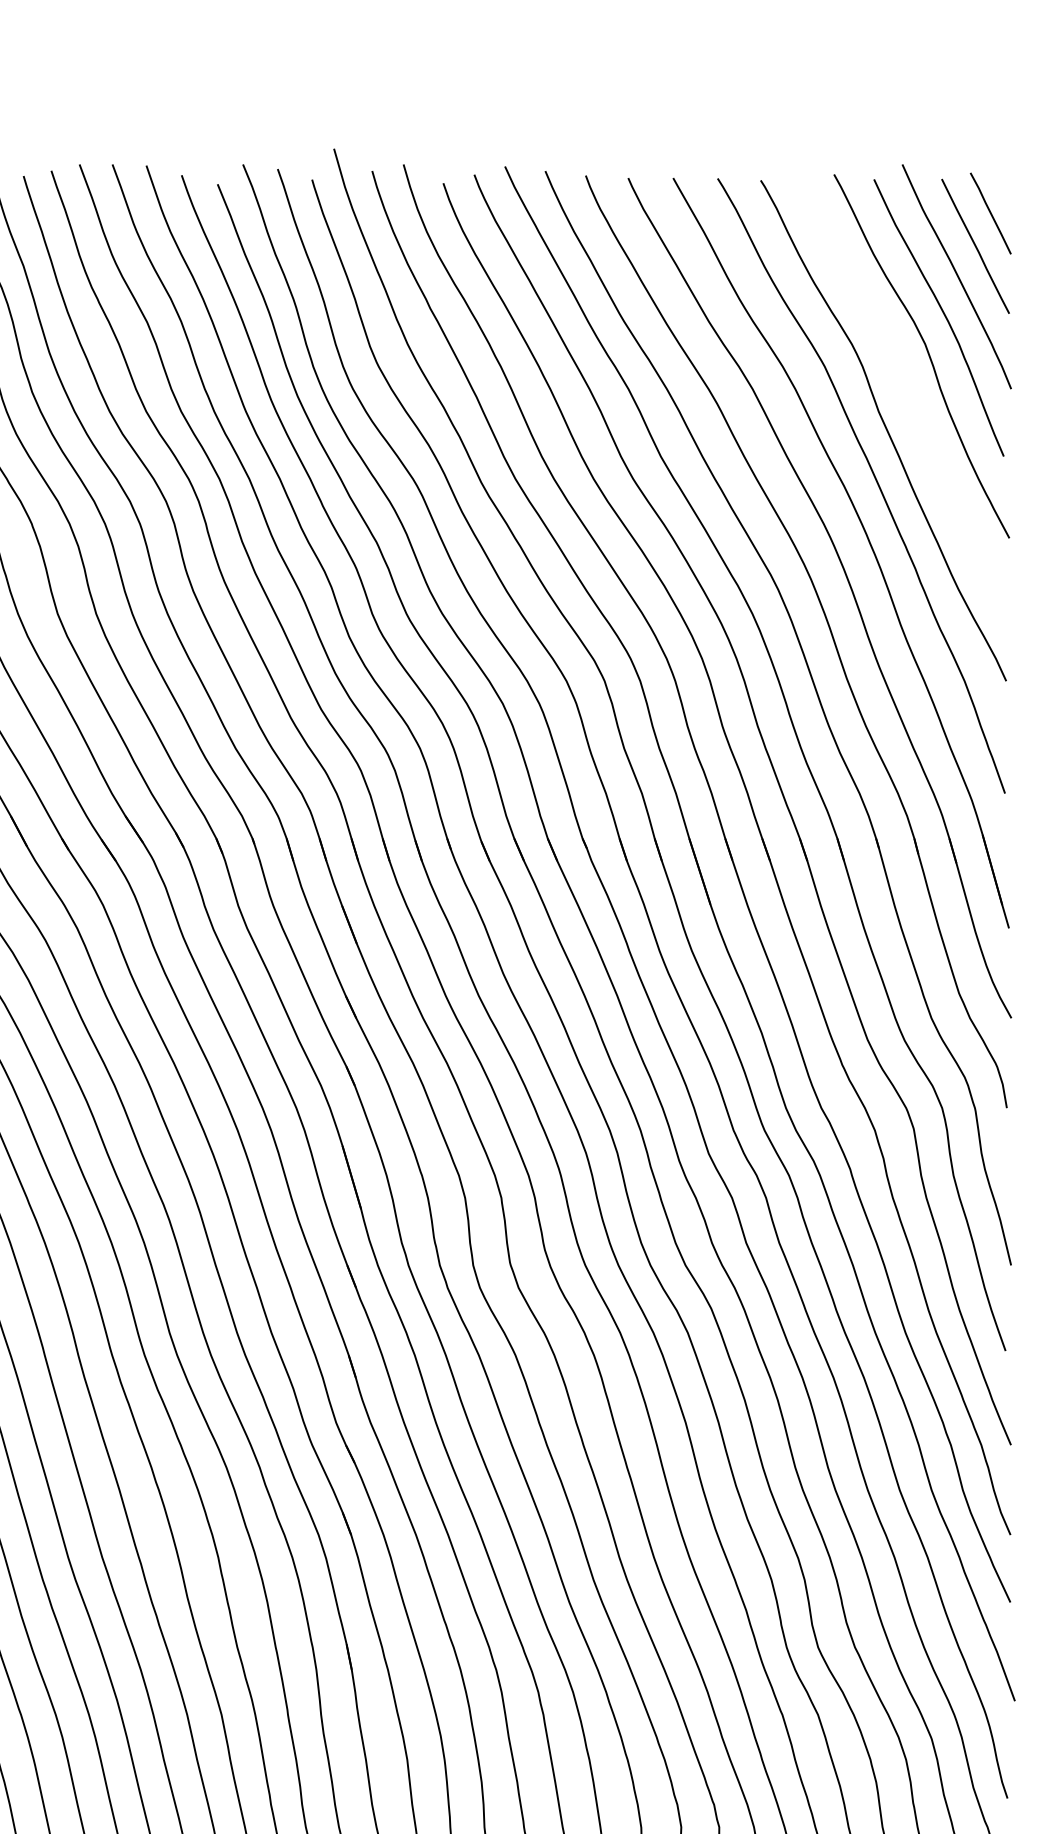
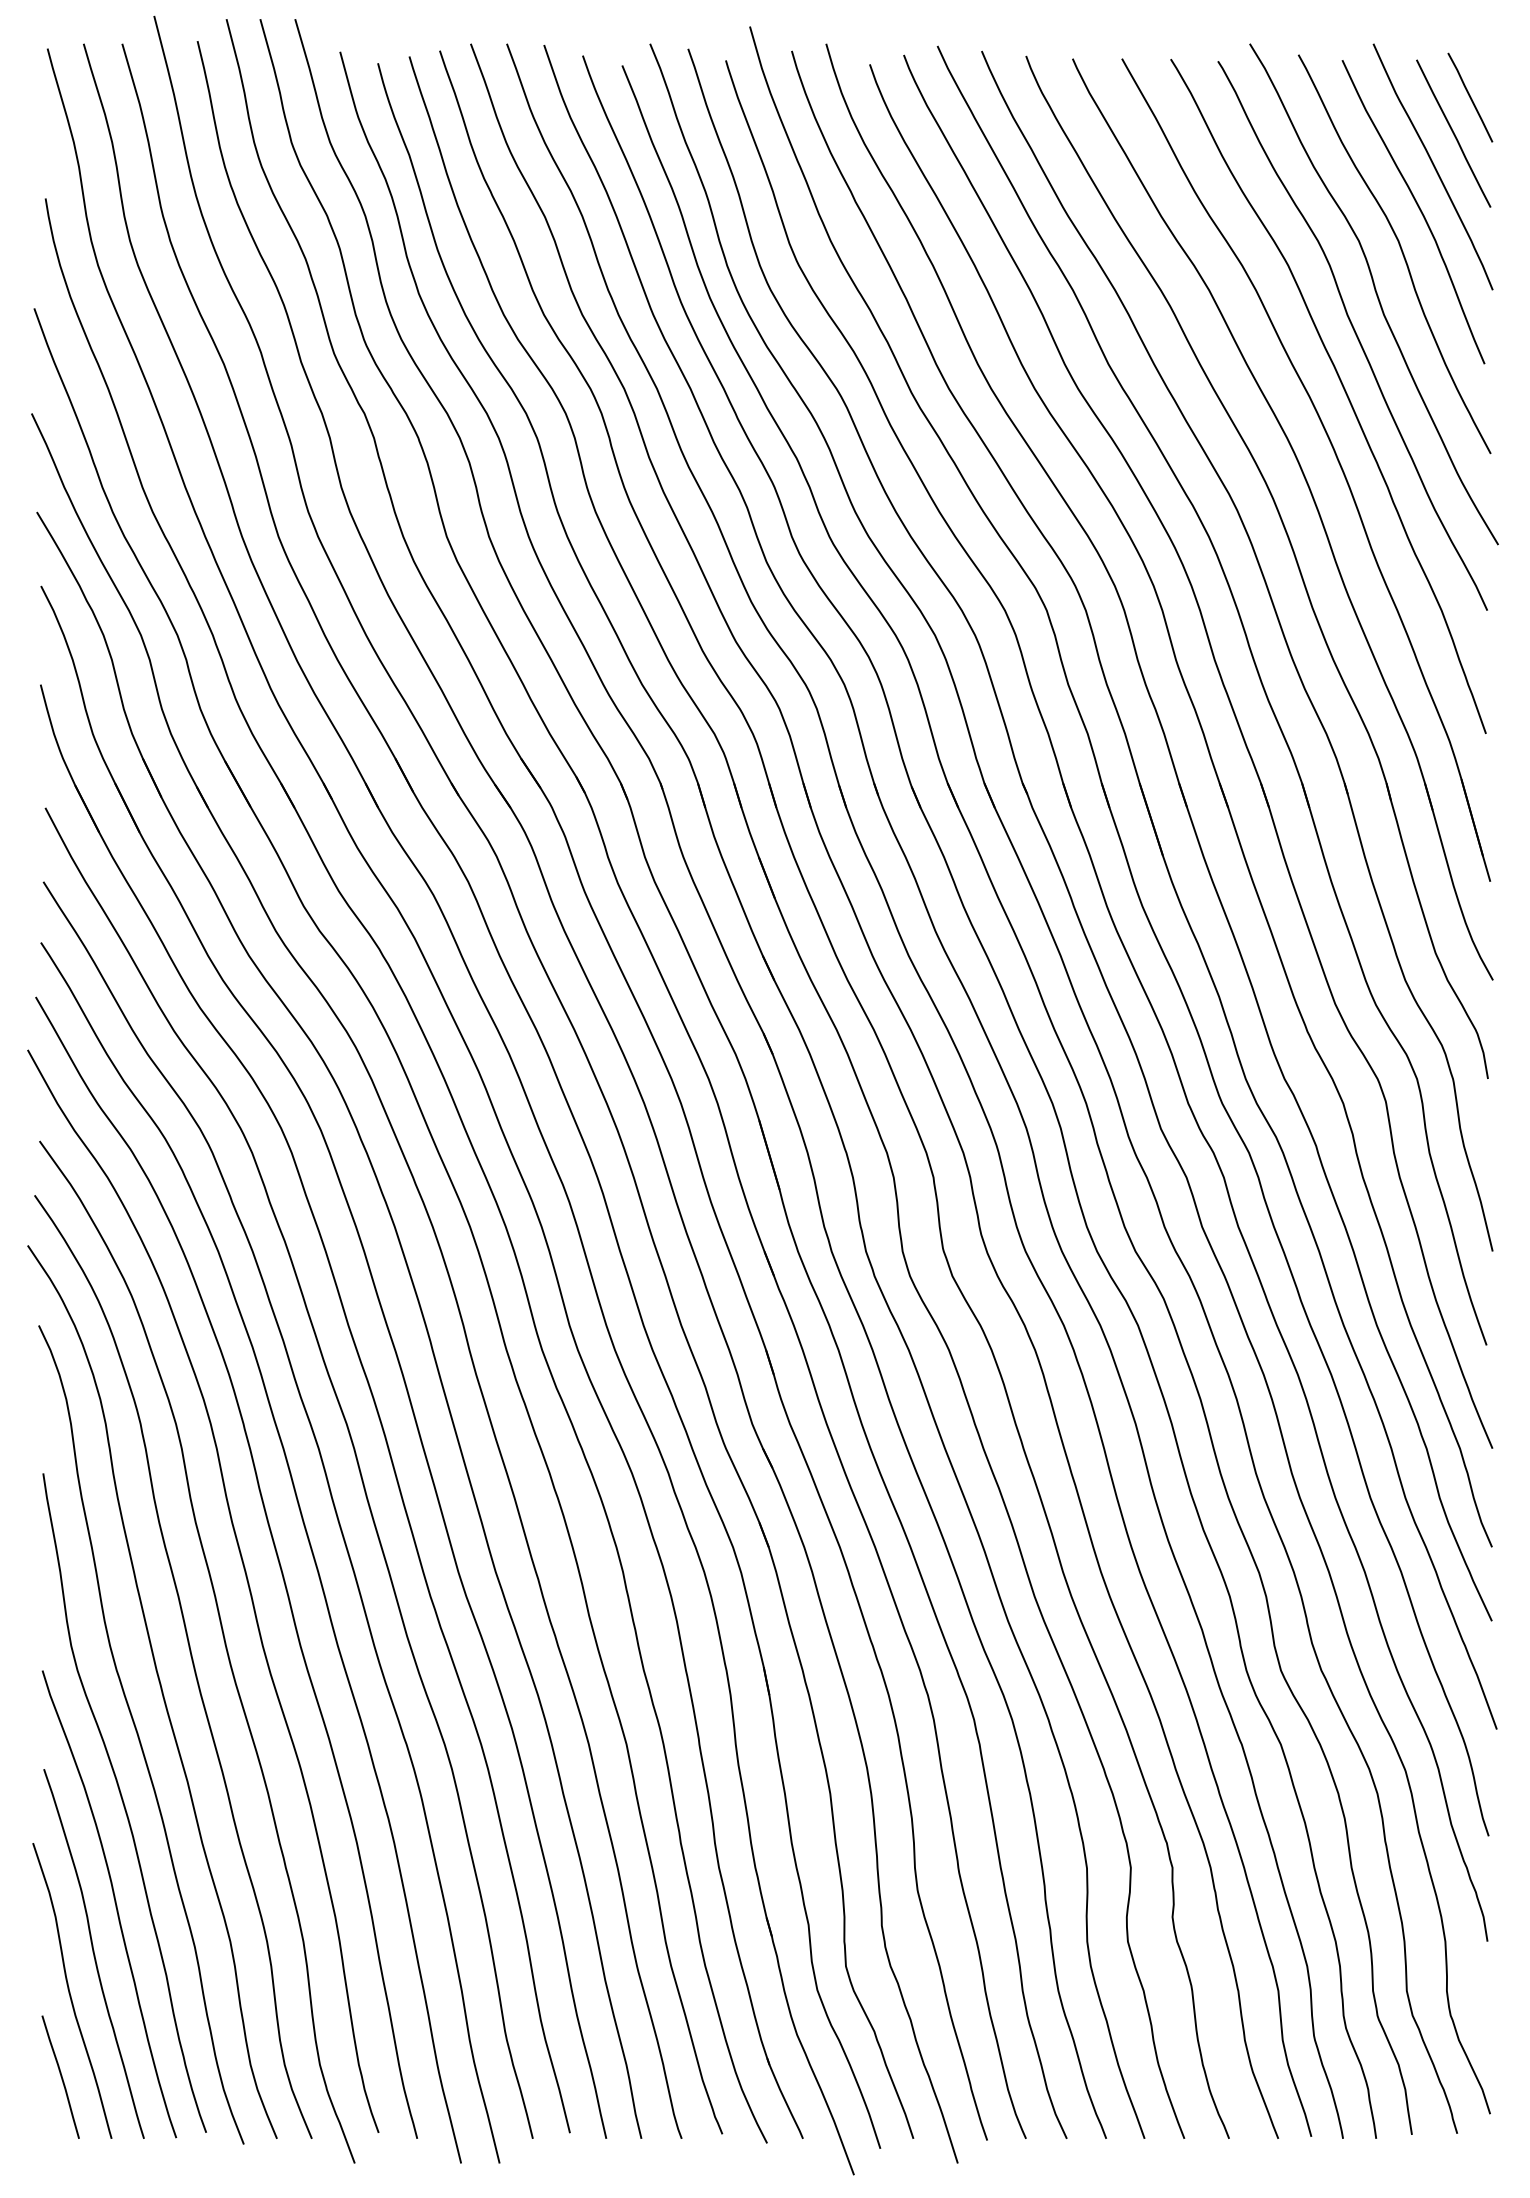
curve: (904, 392) -> (1375, 293), added

